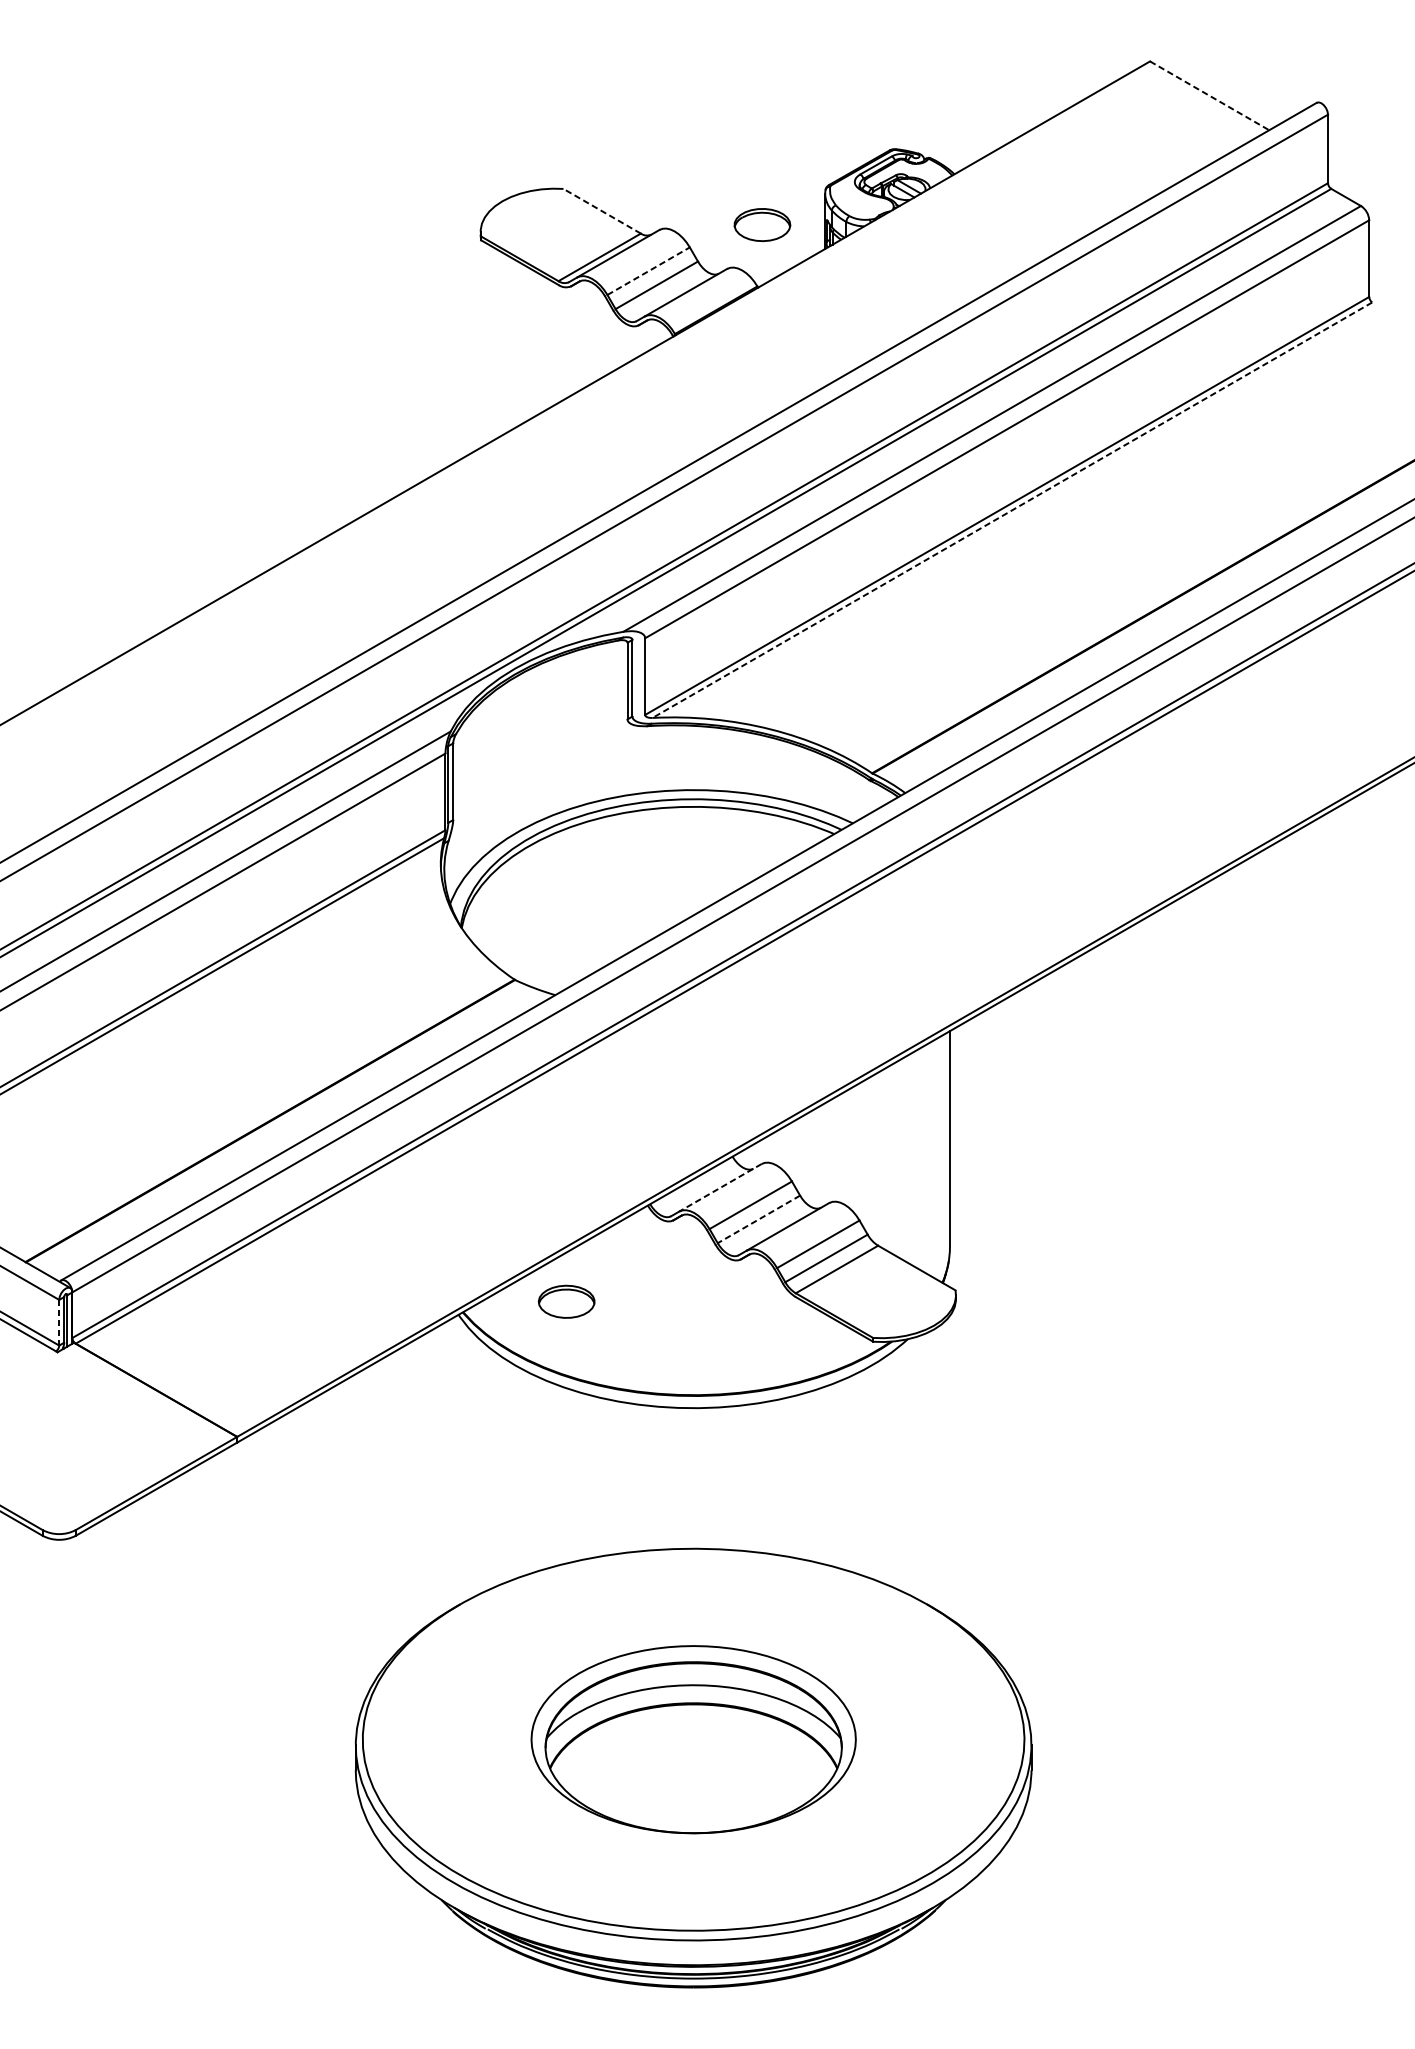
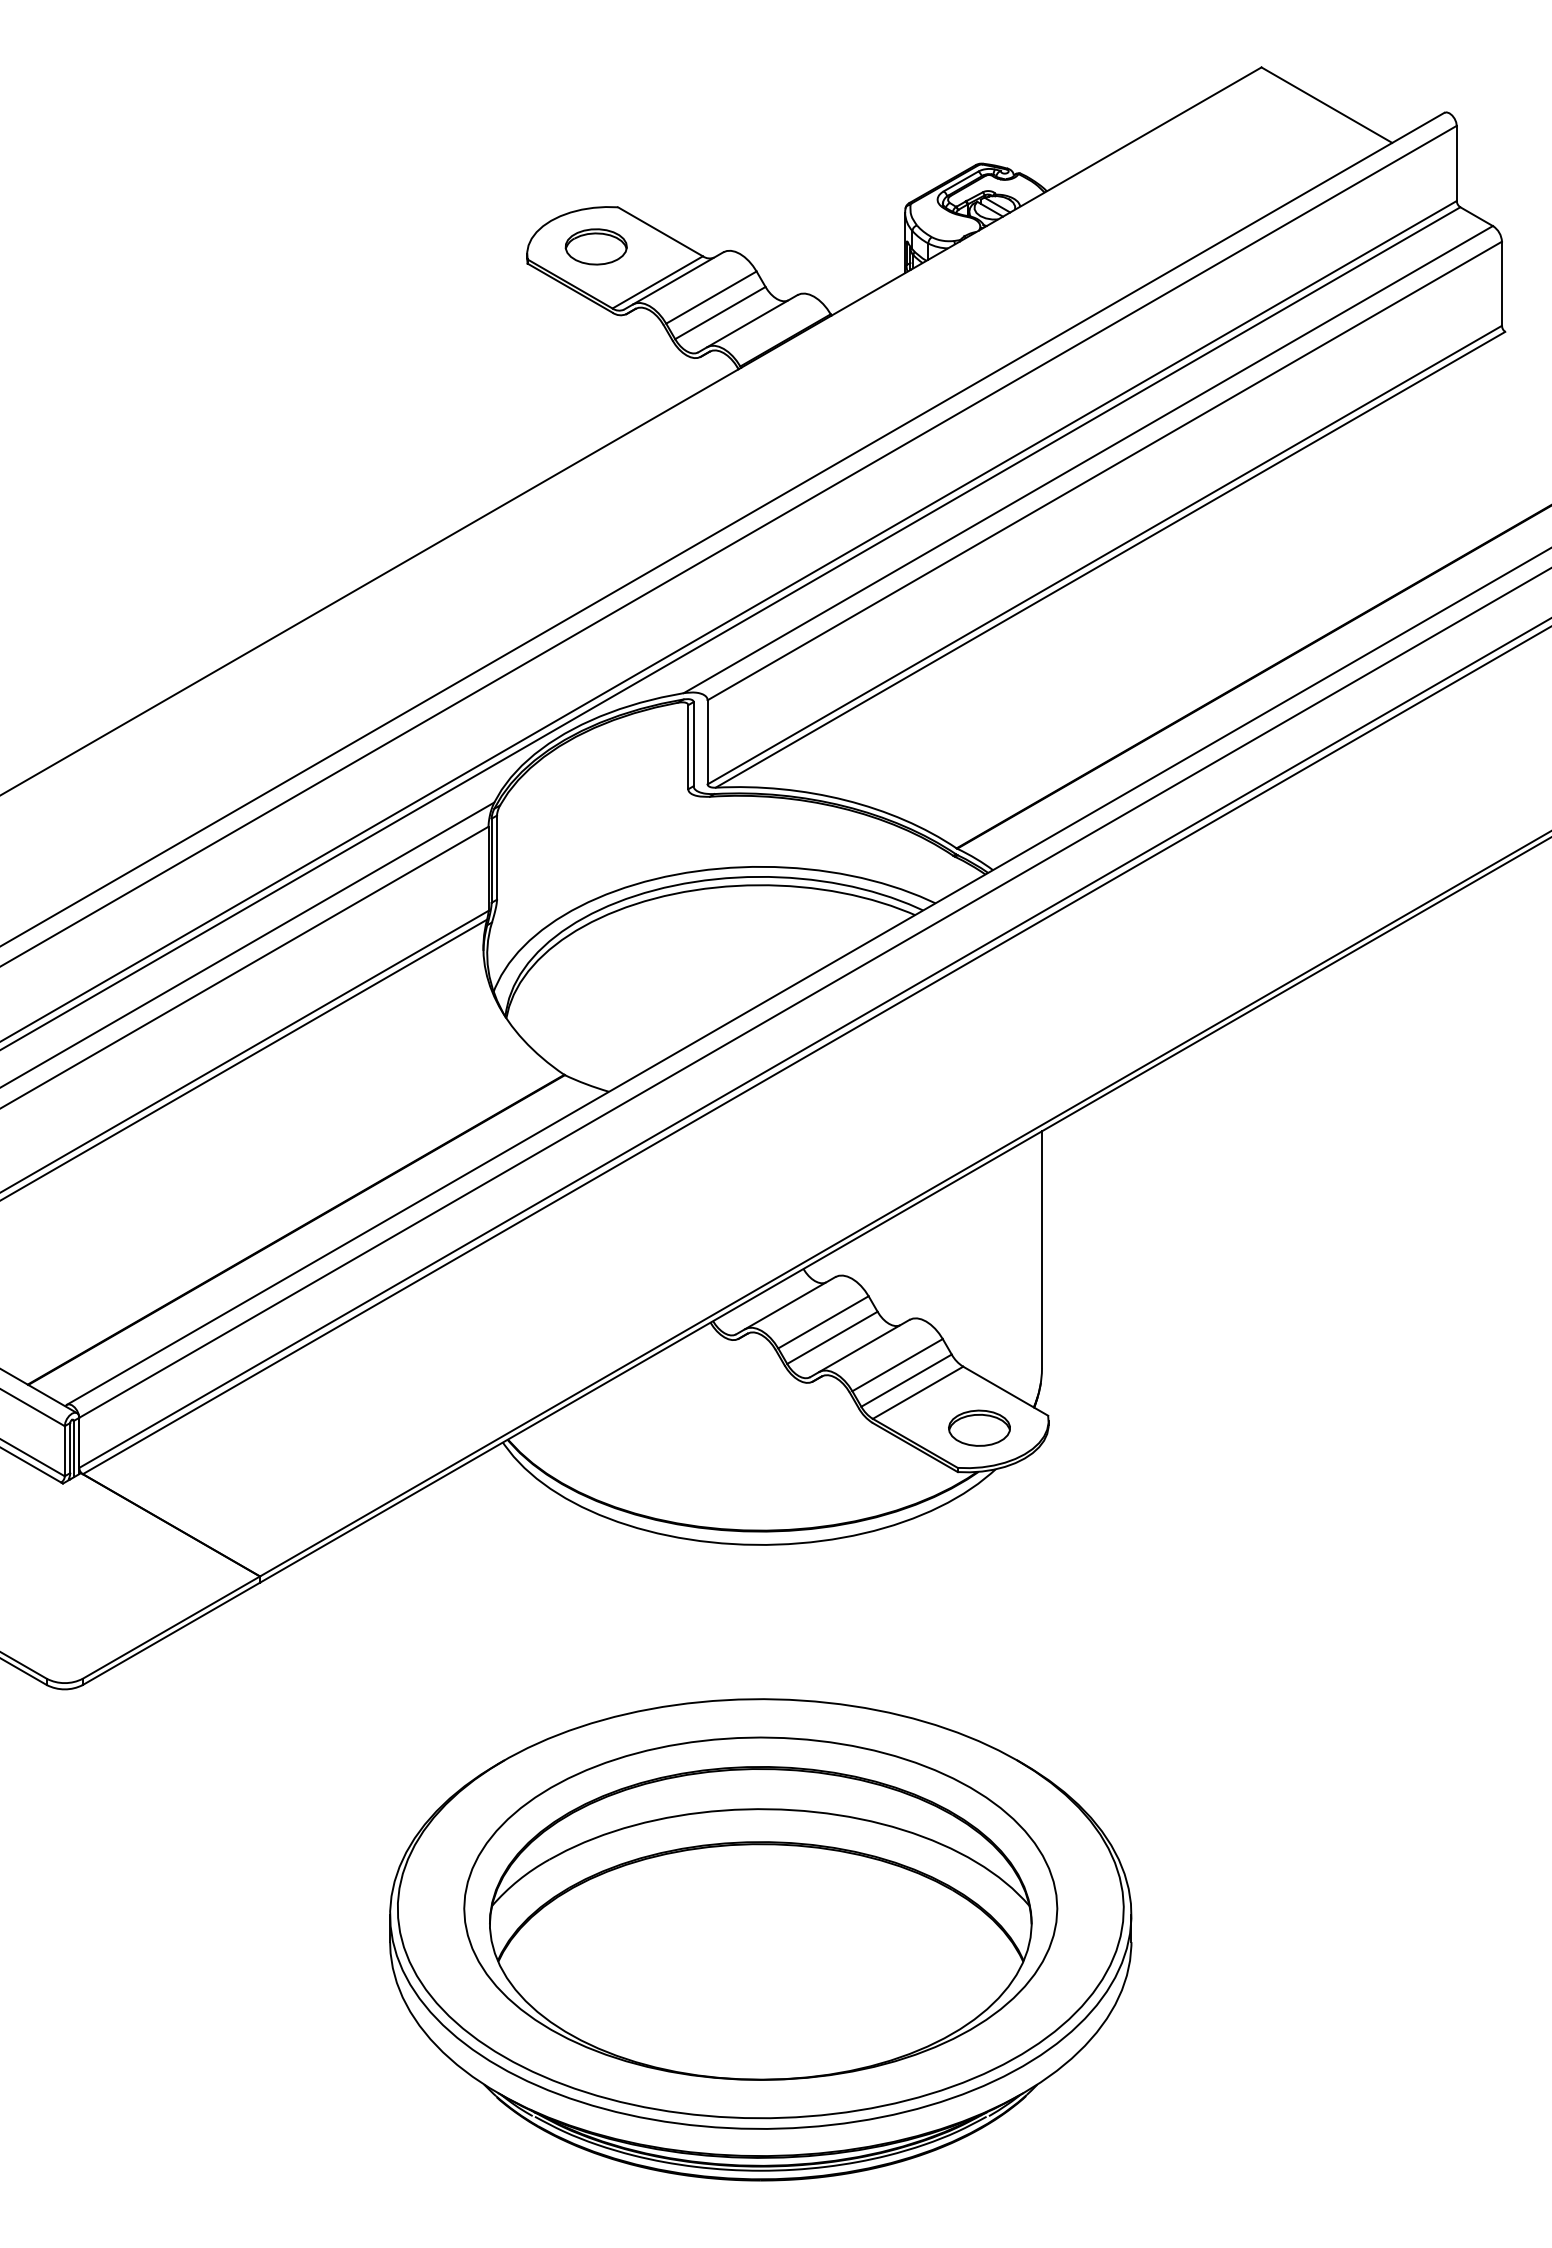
line: (1210, 96) -> (1327, 105), dashed -> solid
line: (602, 210) -> (660, 231), dashed -> solid
part: (761, 224) -> (595, 246), moved
line: (648, 271) -> (711, 297), dashed -> solid
line: (1012, 509) -> (1110, 559), dashed -> solid
line: (719, 1188) -> (789, 1303), dashed -> solid
line: (758, 1220) -> (831, 1338), dashed -> solid
part: (566, 1301) -> (979, 1427), moved
line: (58, 1323) -> (64, 1451), dashed -> solid
part: (693, 1739) -> (760, 1908), size x1.67

